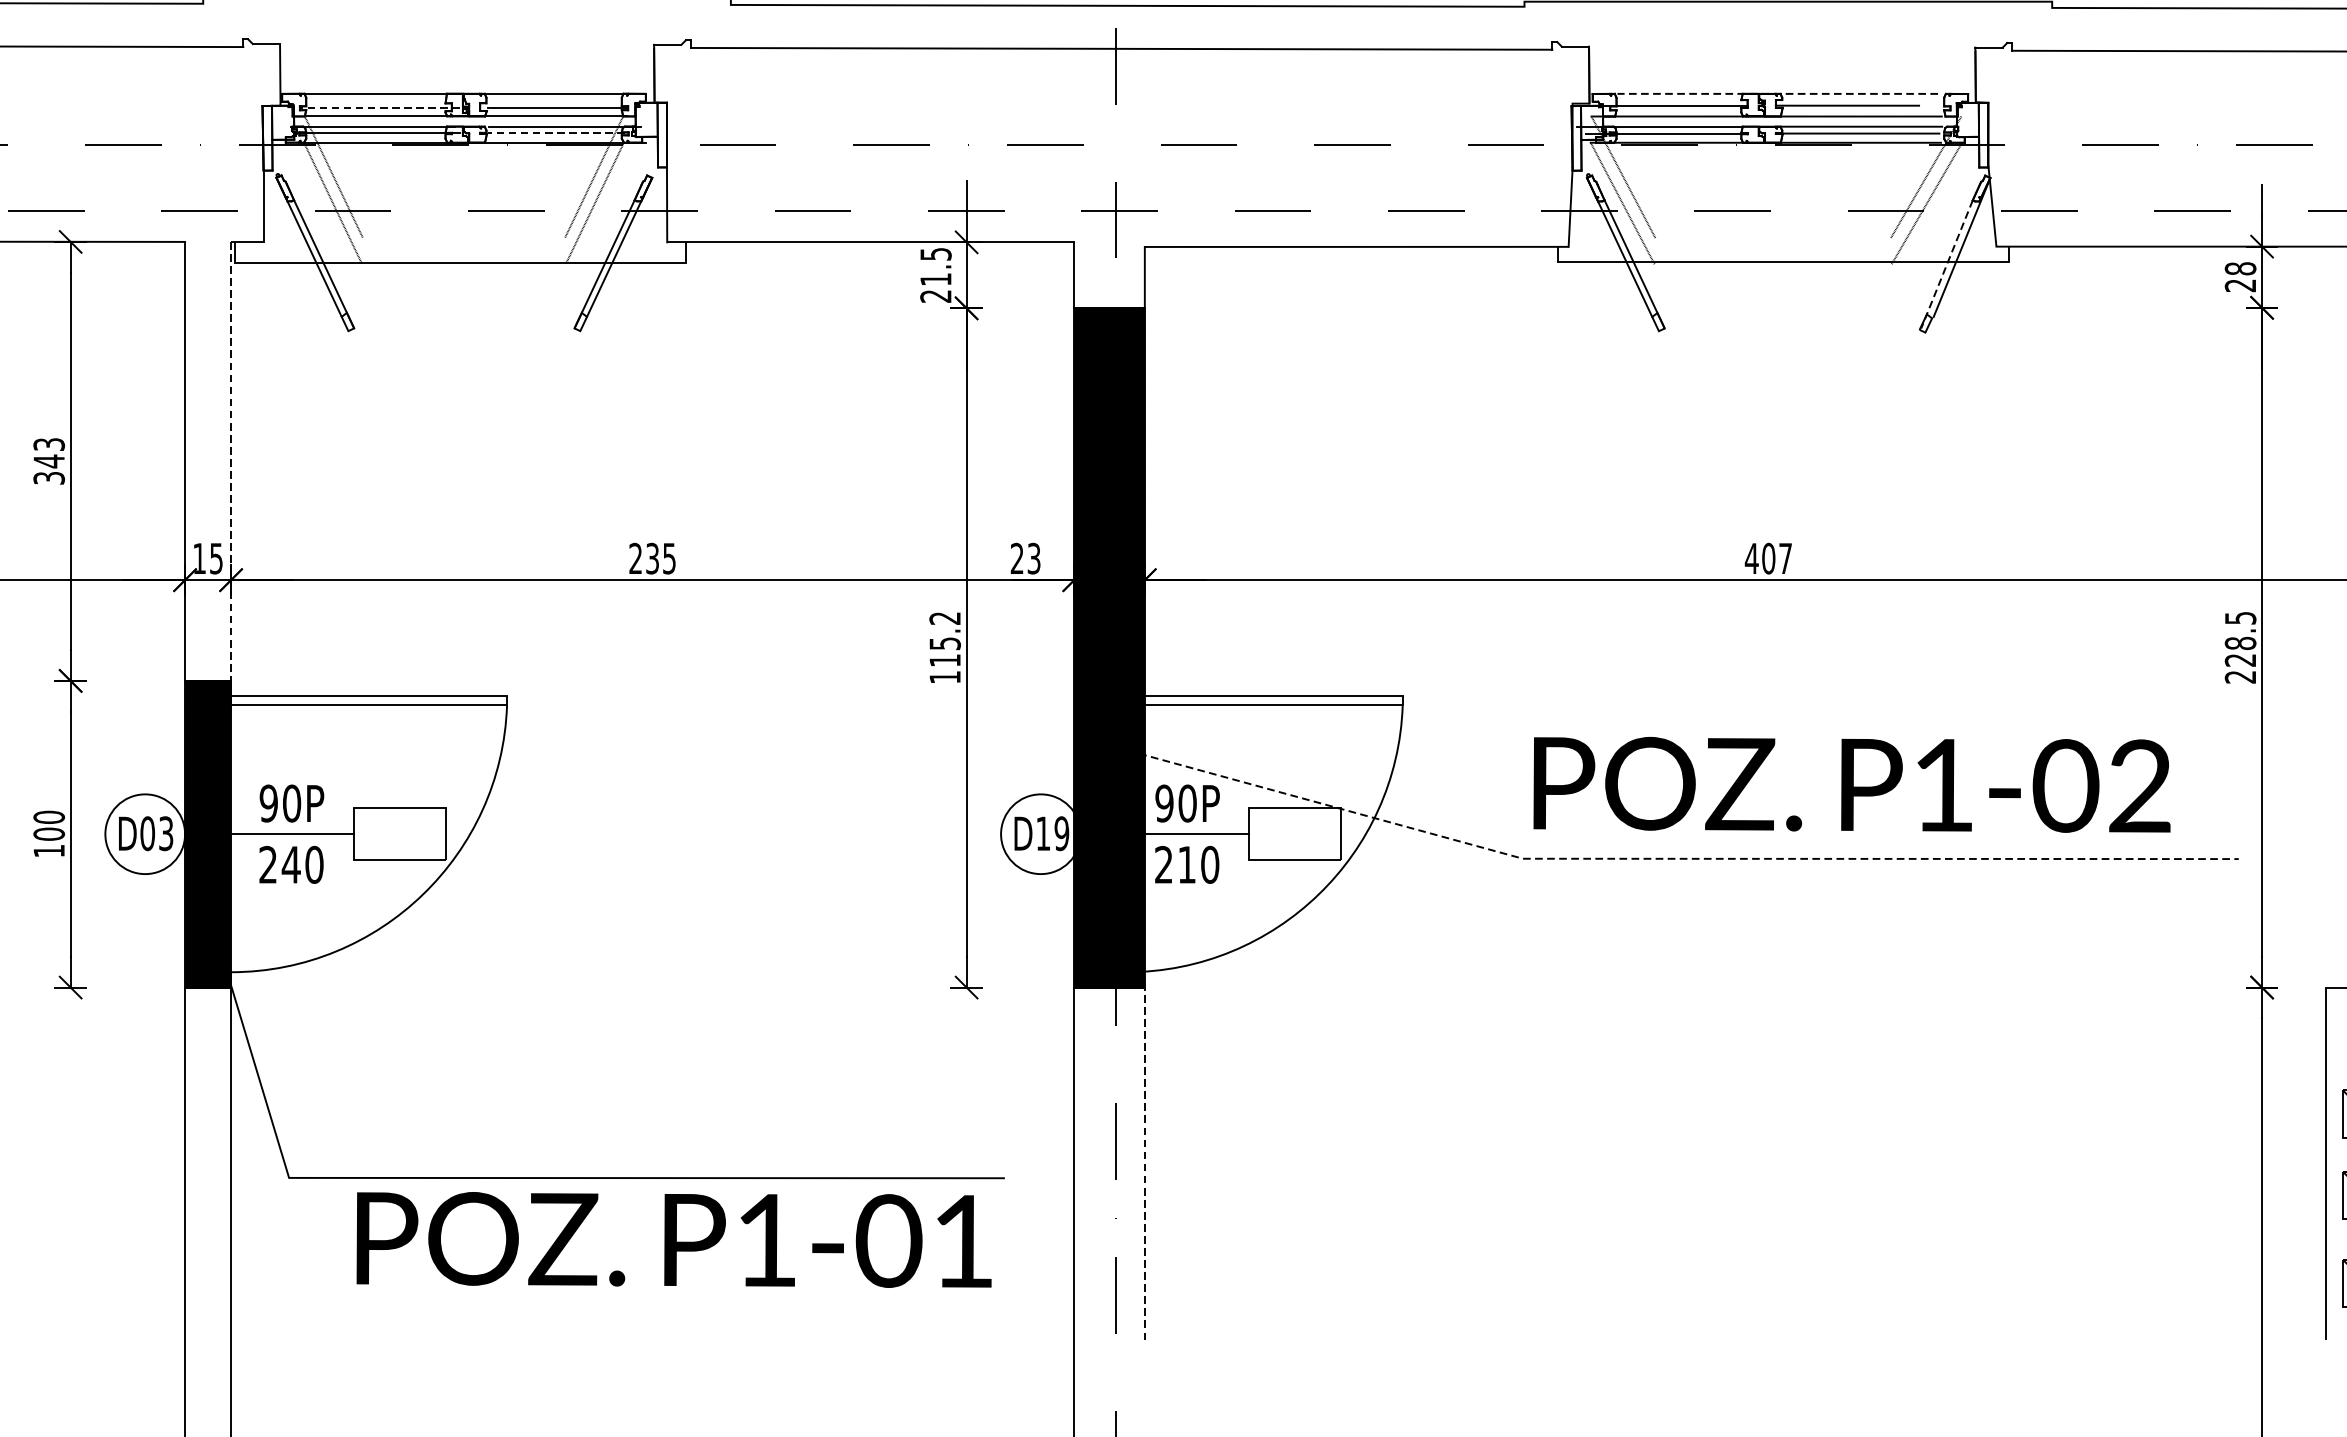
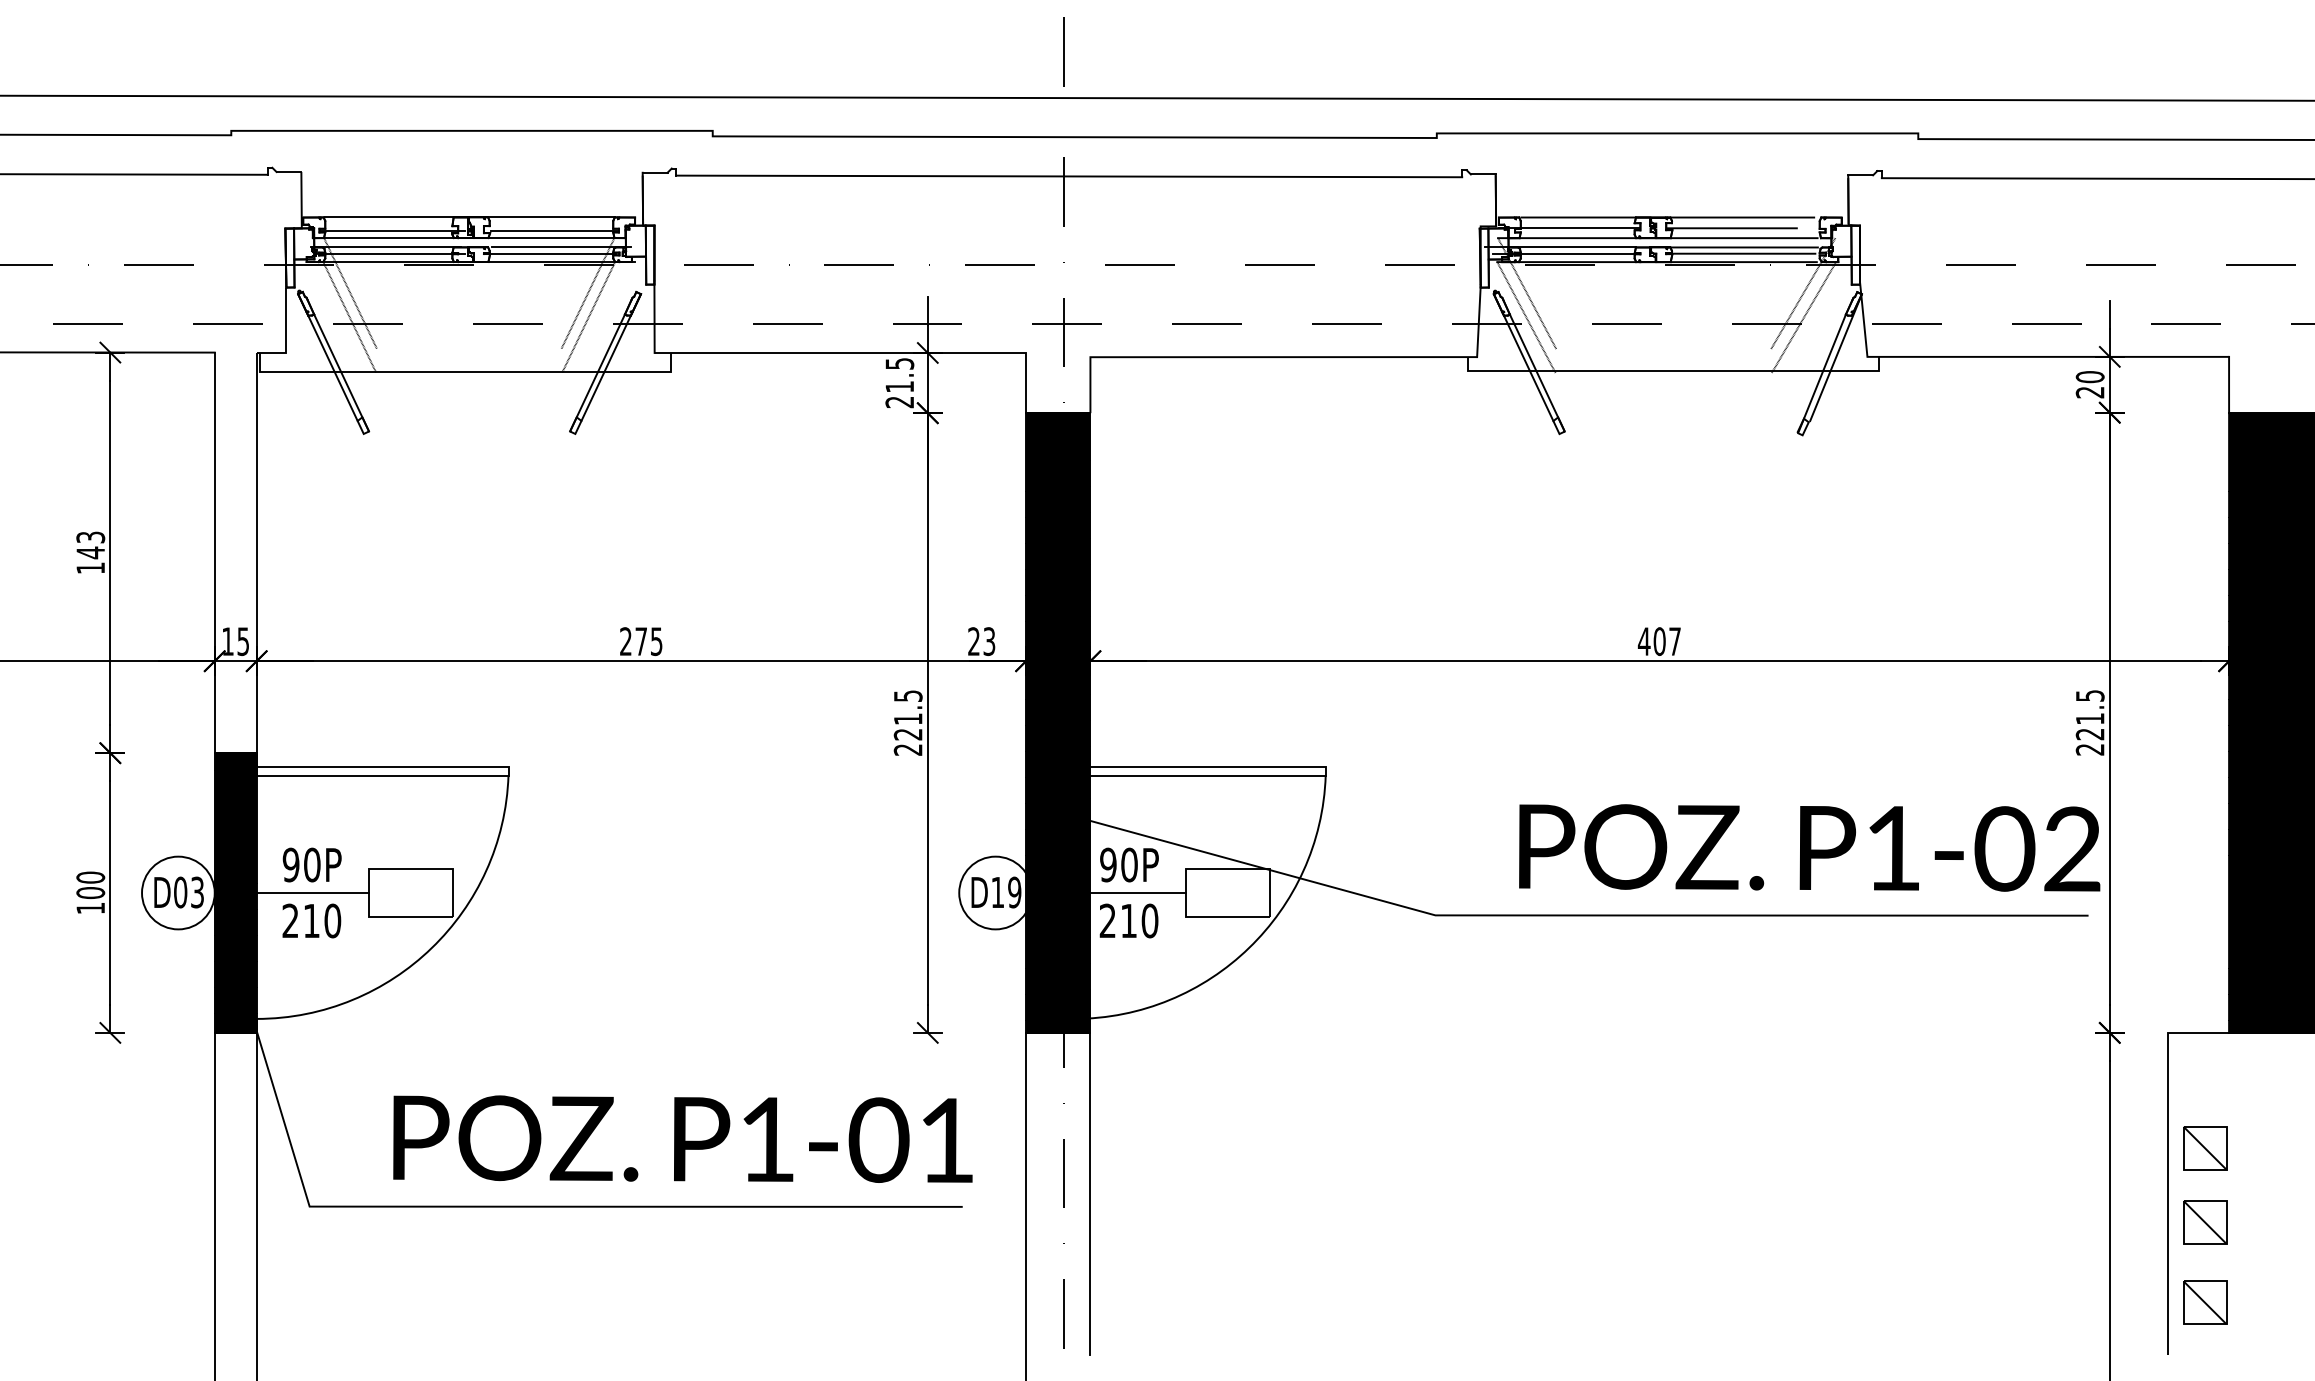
line: (1777, 93) -> (1667, 217), dashed -> solid
line: (379, 108) -> (392, 230), dashed -> solid
line: (556, 133) -> (553, 253), dashed -> solid
line: (1947, 264) -> (1822, 373), dashed -> solid
text: (2240, 269) -> (2090, 377), 28 -> 20
line: (230, 462) -> (256, 553), dashed -> solid
text: (48, 477) -> (90, 567), 343 -> 143
text: (652, 558) -> (641, 641), 235 -> 275
text: (2239, 642) -> (2089, 718), 228.5 -> 221.5
text: (944, 647) -> (907, 722), 115.2 -> 221.5
text: (1851, 784) -> (1809, 847), moved
line: (1669, 858) -> (1569, 915), dashed -> solid
text: (291, 864) -> (311, 920), 240 -> 210
line: (1144, 1163) -> (1090, 1193), dashed -> solid
text: (673, 1239) -> (682, 1138), moved

